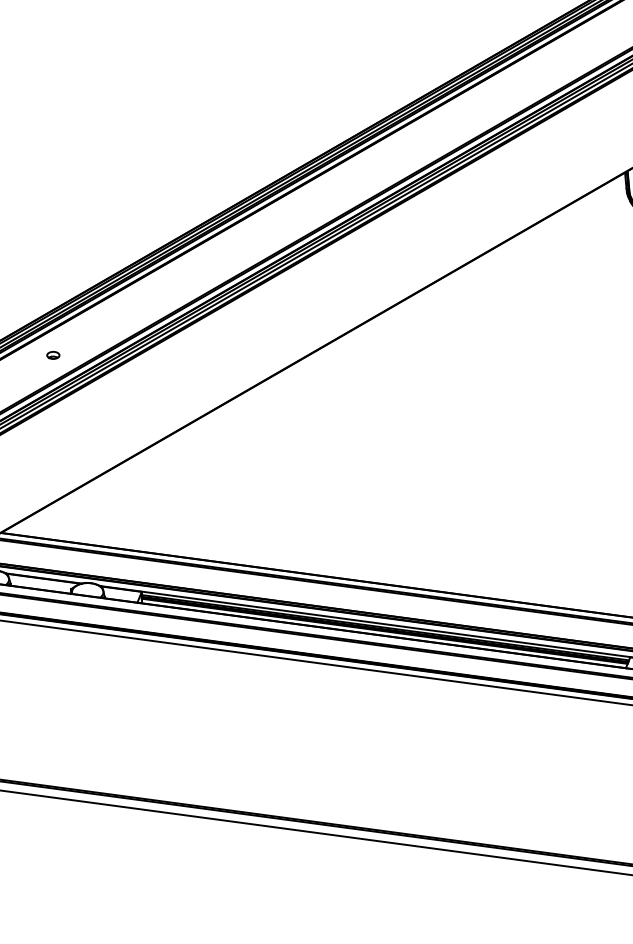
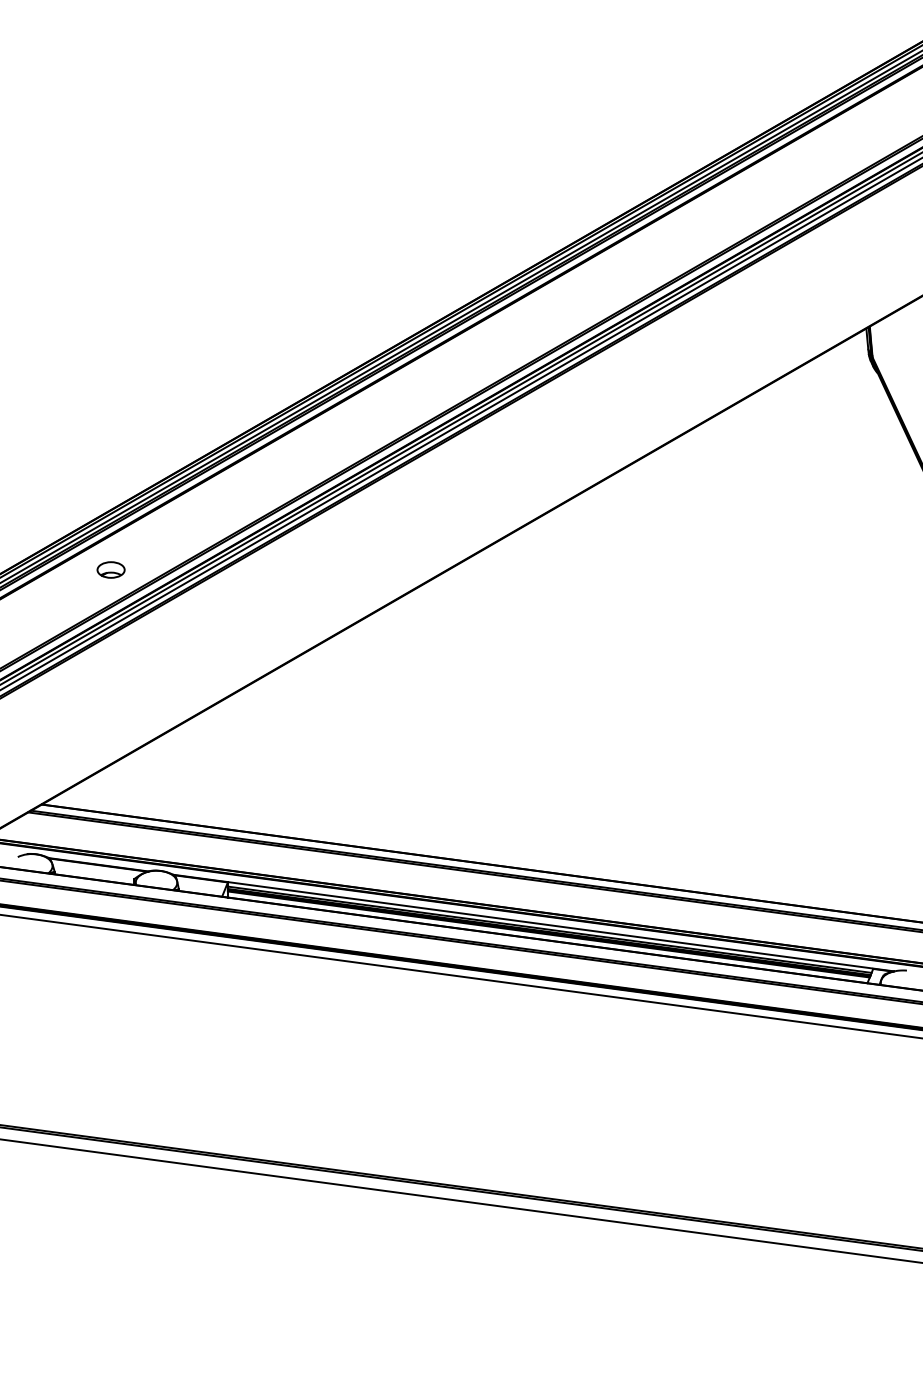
part: (52, 355) -> (110, 569), size x1.67

